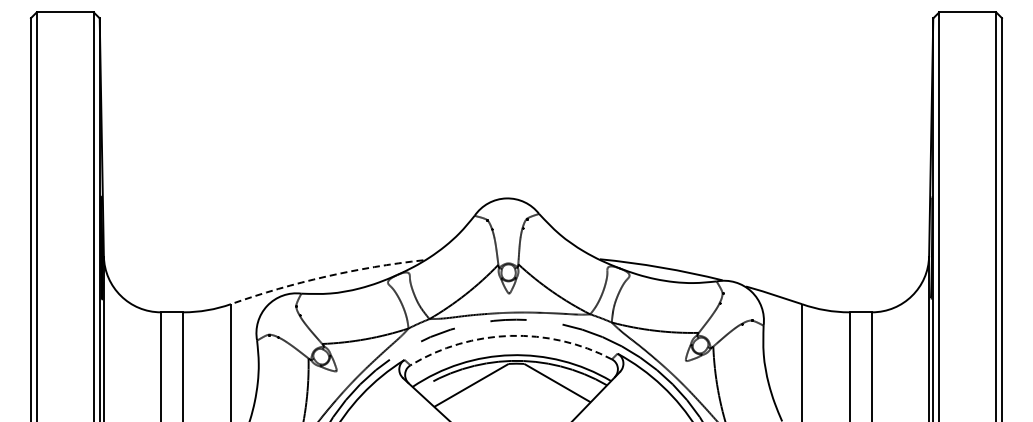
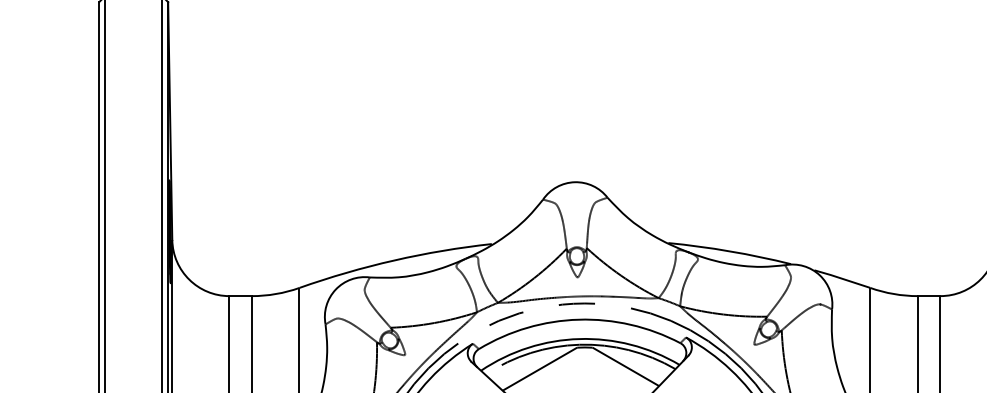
arc: (325, 276) -> (393, 260), dashed -> solid
arc: (510, 335) -> (578, 319), dashed -> solid

